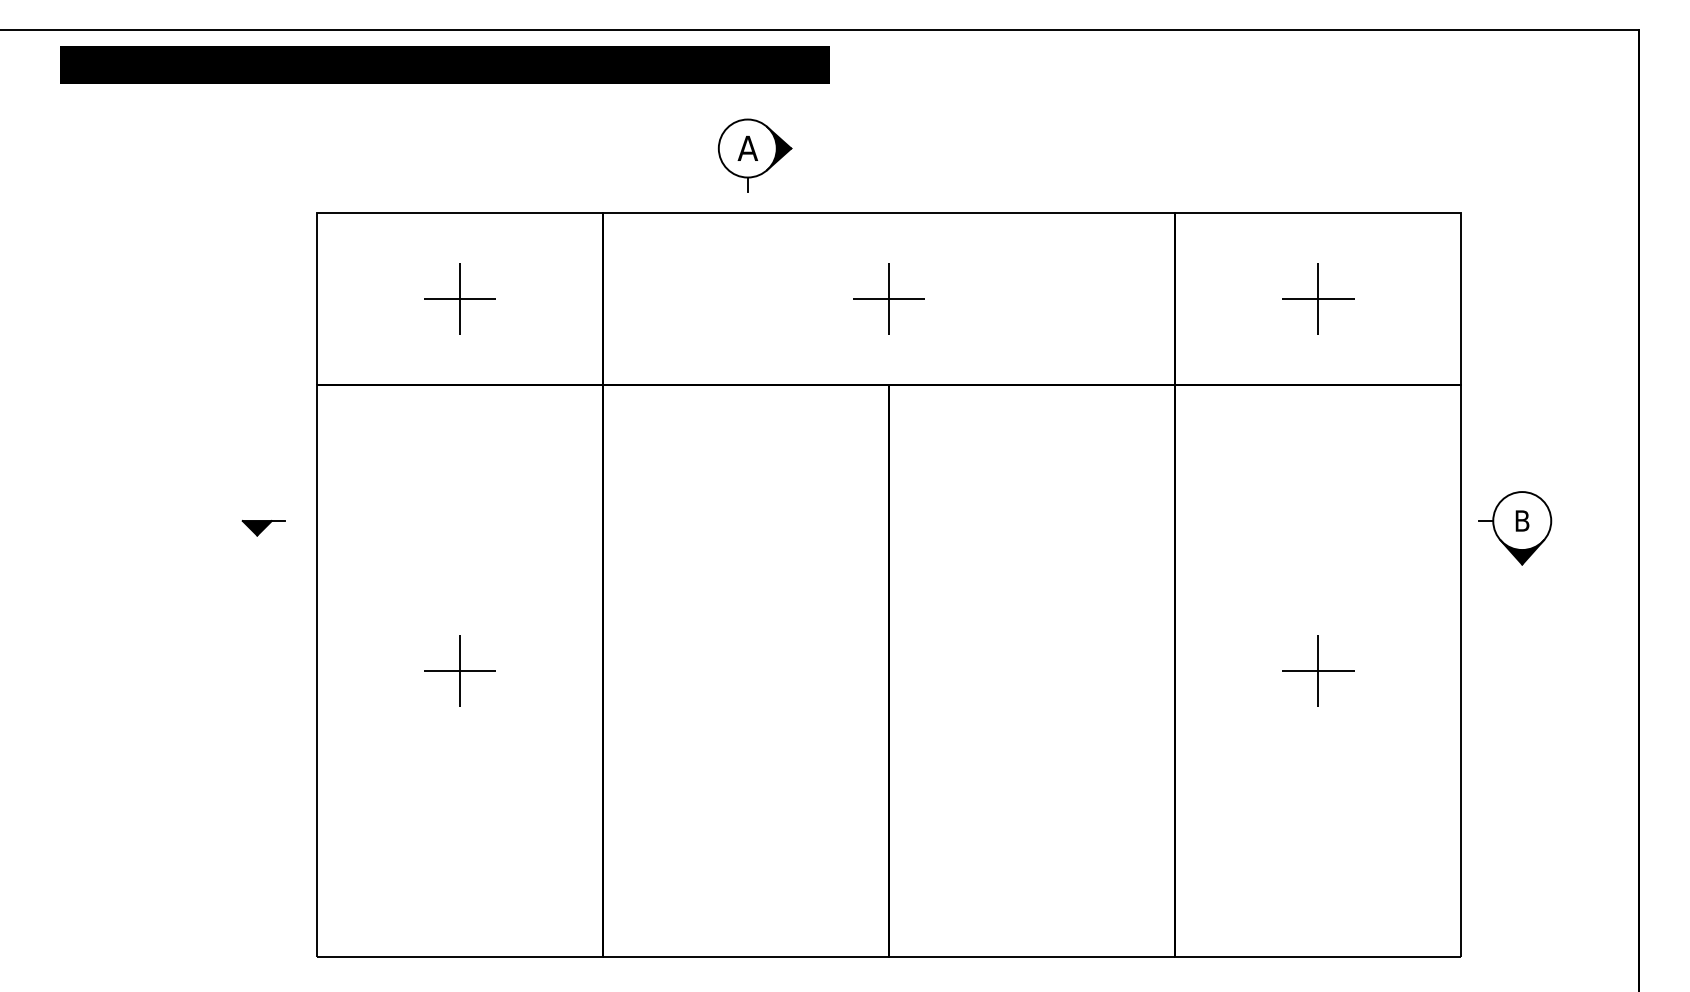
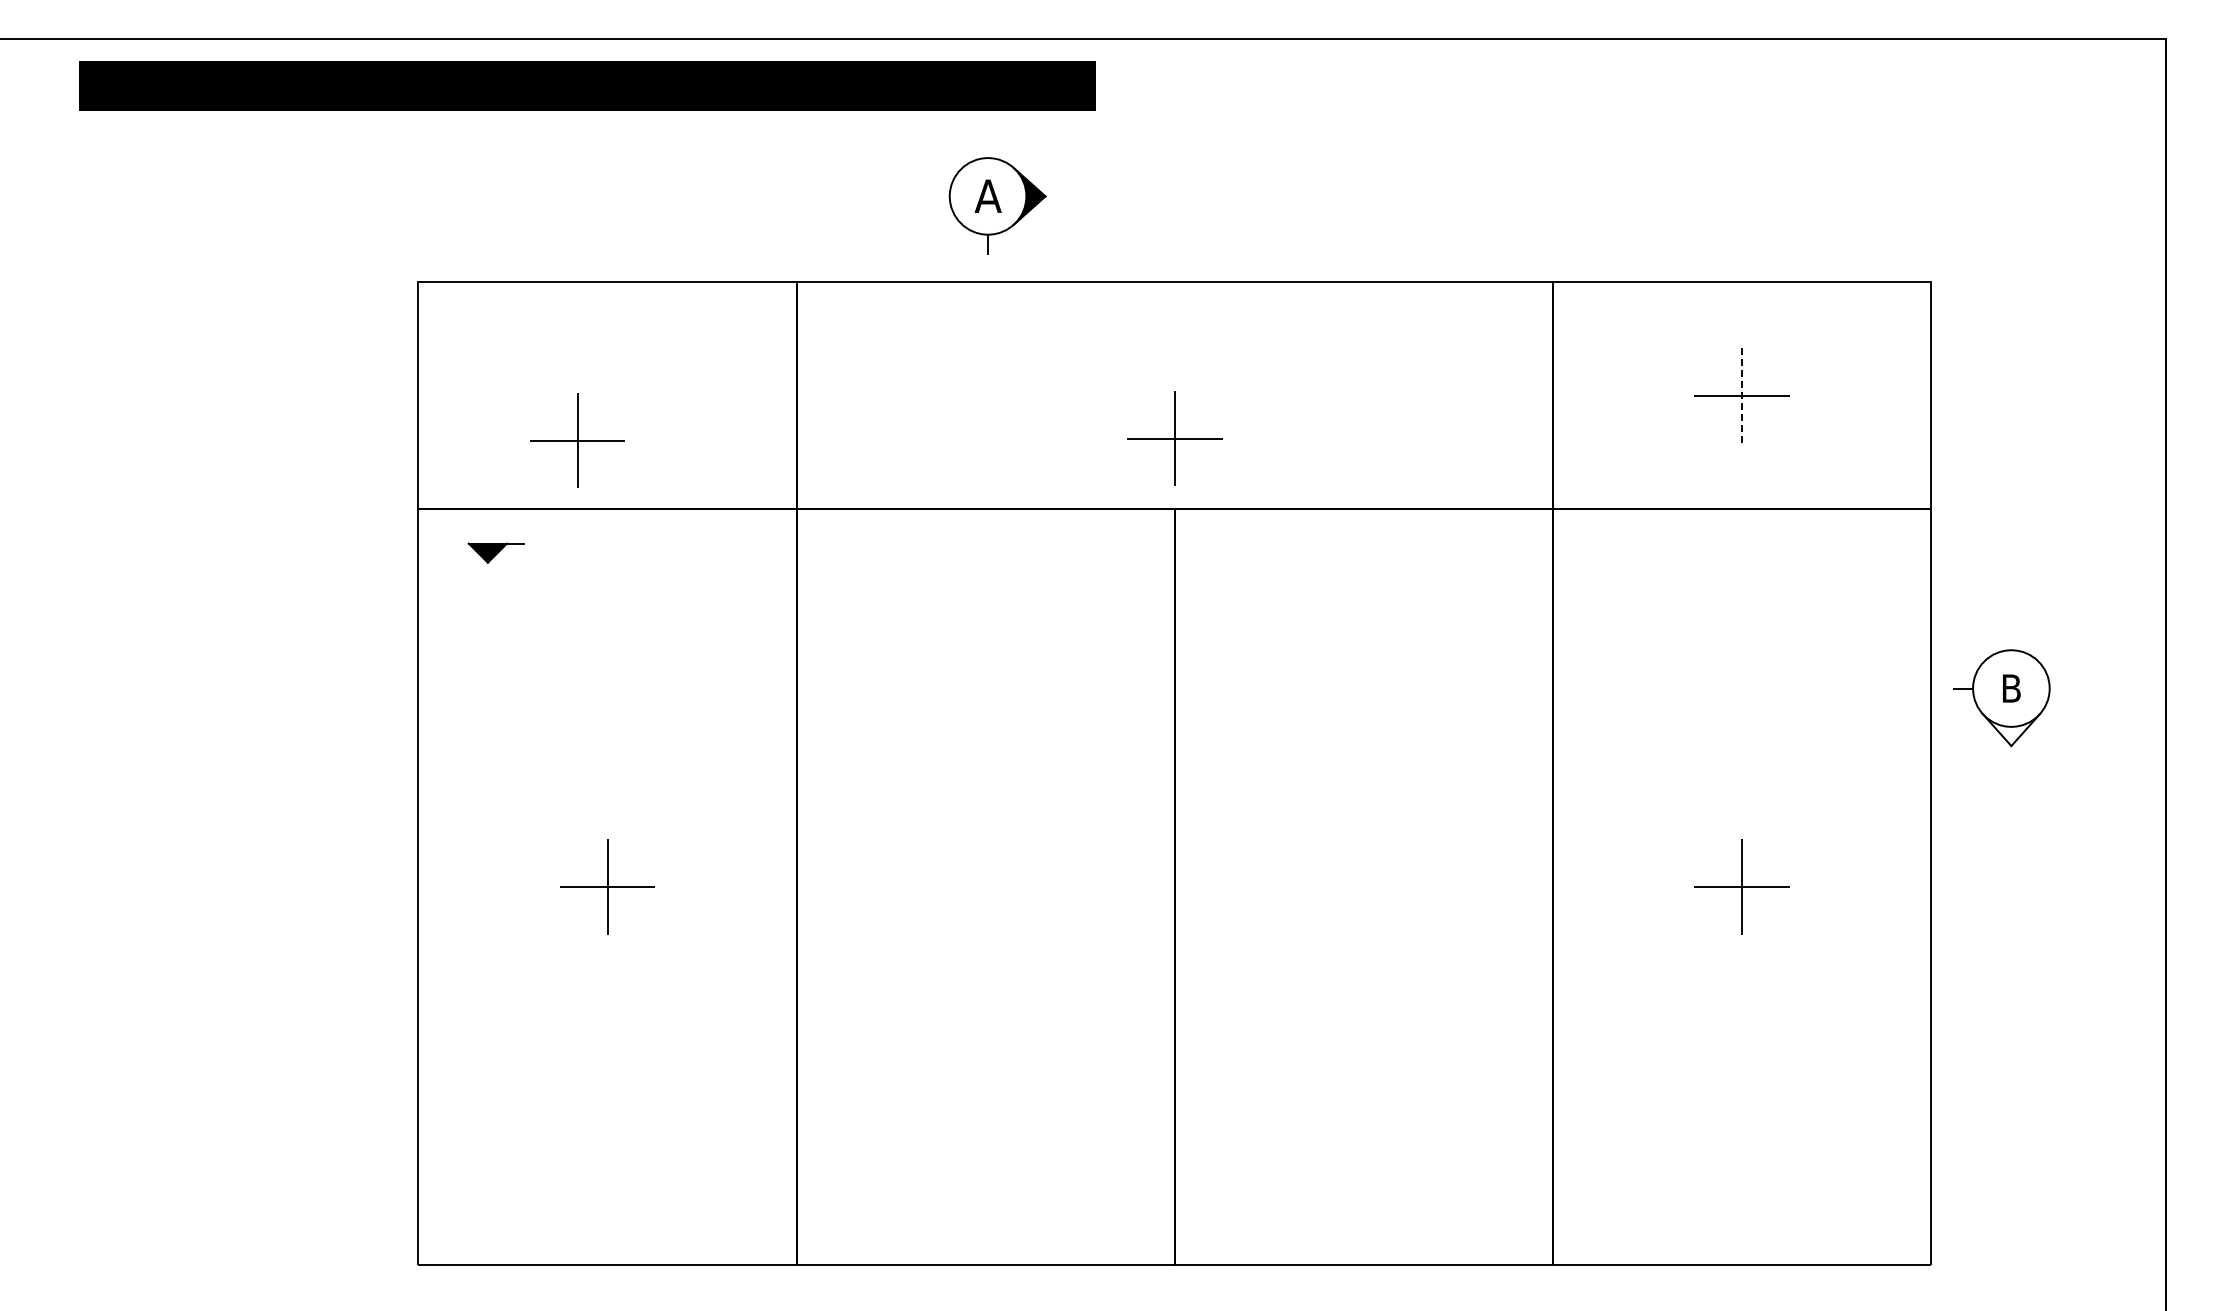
part: (459, 299) -> (577, 440), moved
part: (888, 299) -> (1174, 438), moved
line: (1318, 299) -> (1741, 395), solid -> dashed
part: (263, 527) -> (495, 552), moved
fill: (1521, 552) -> (2010, 730), removed

